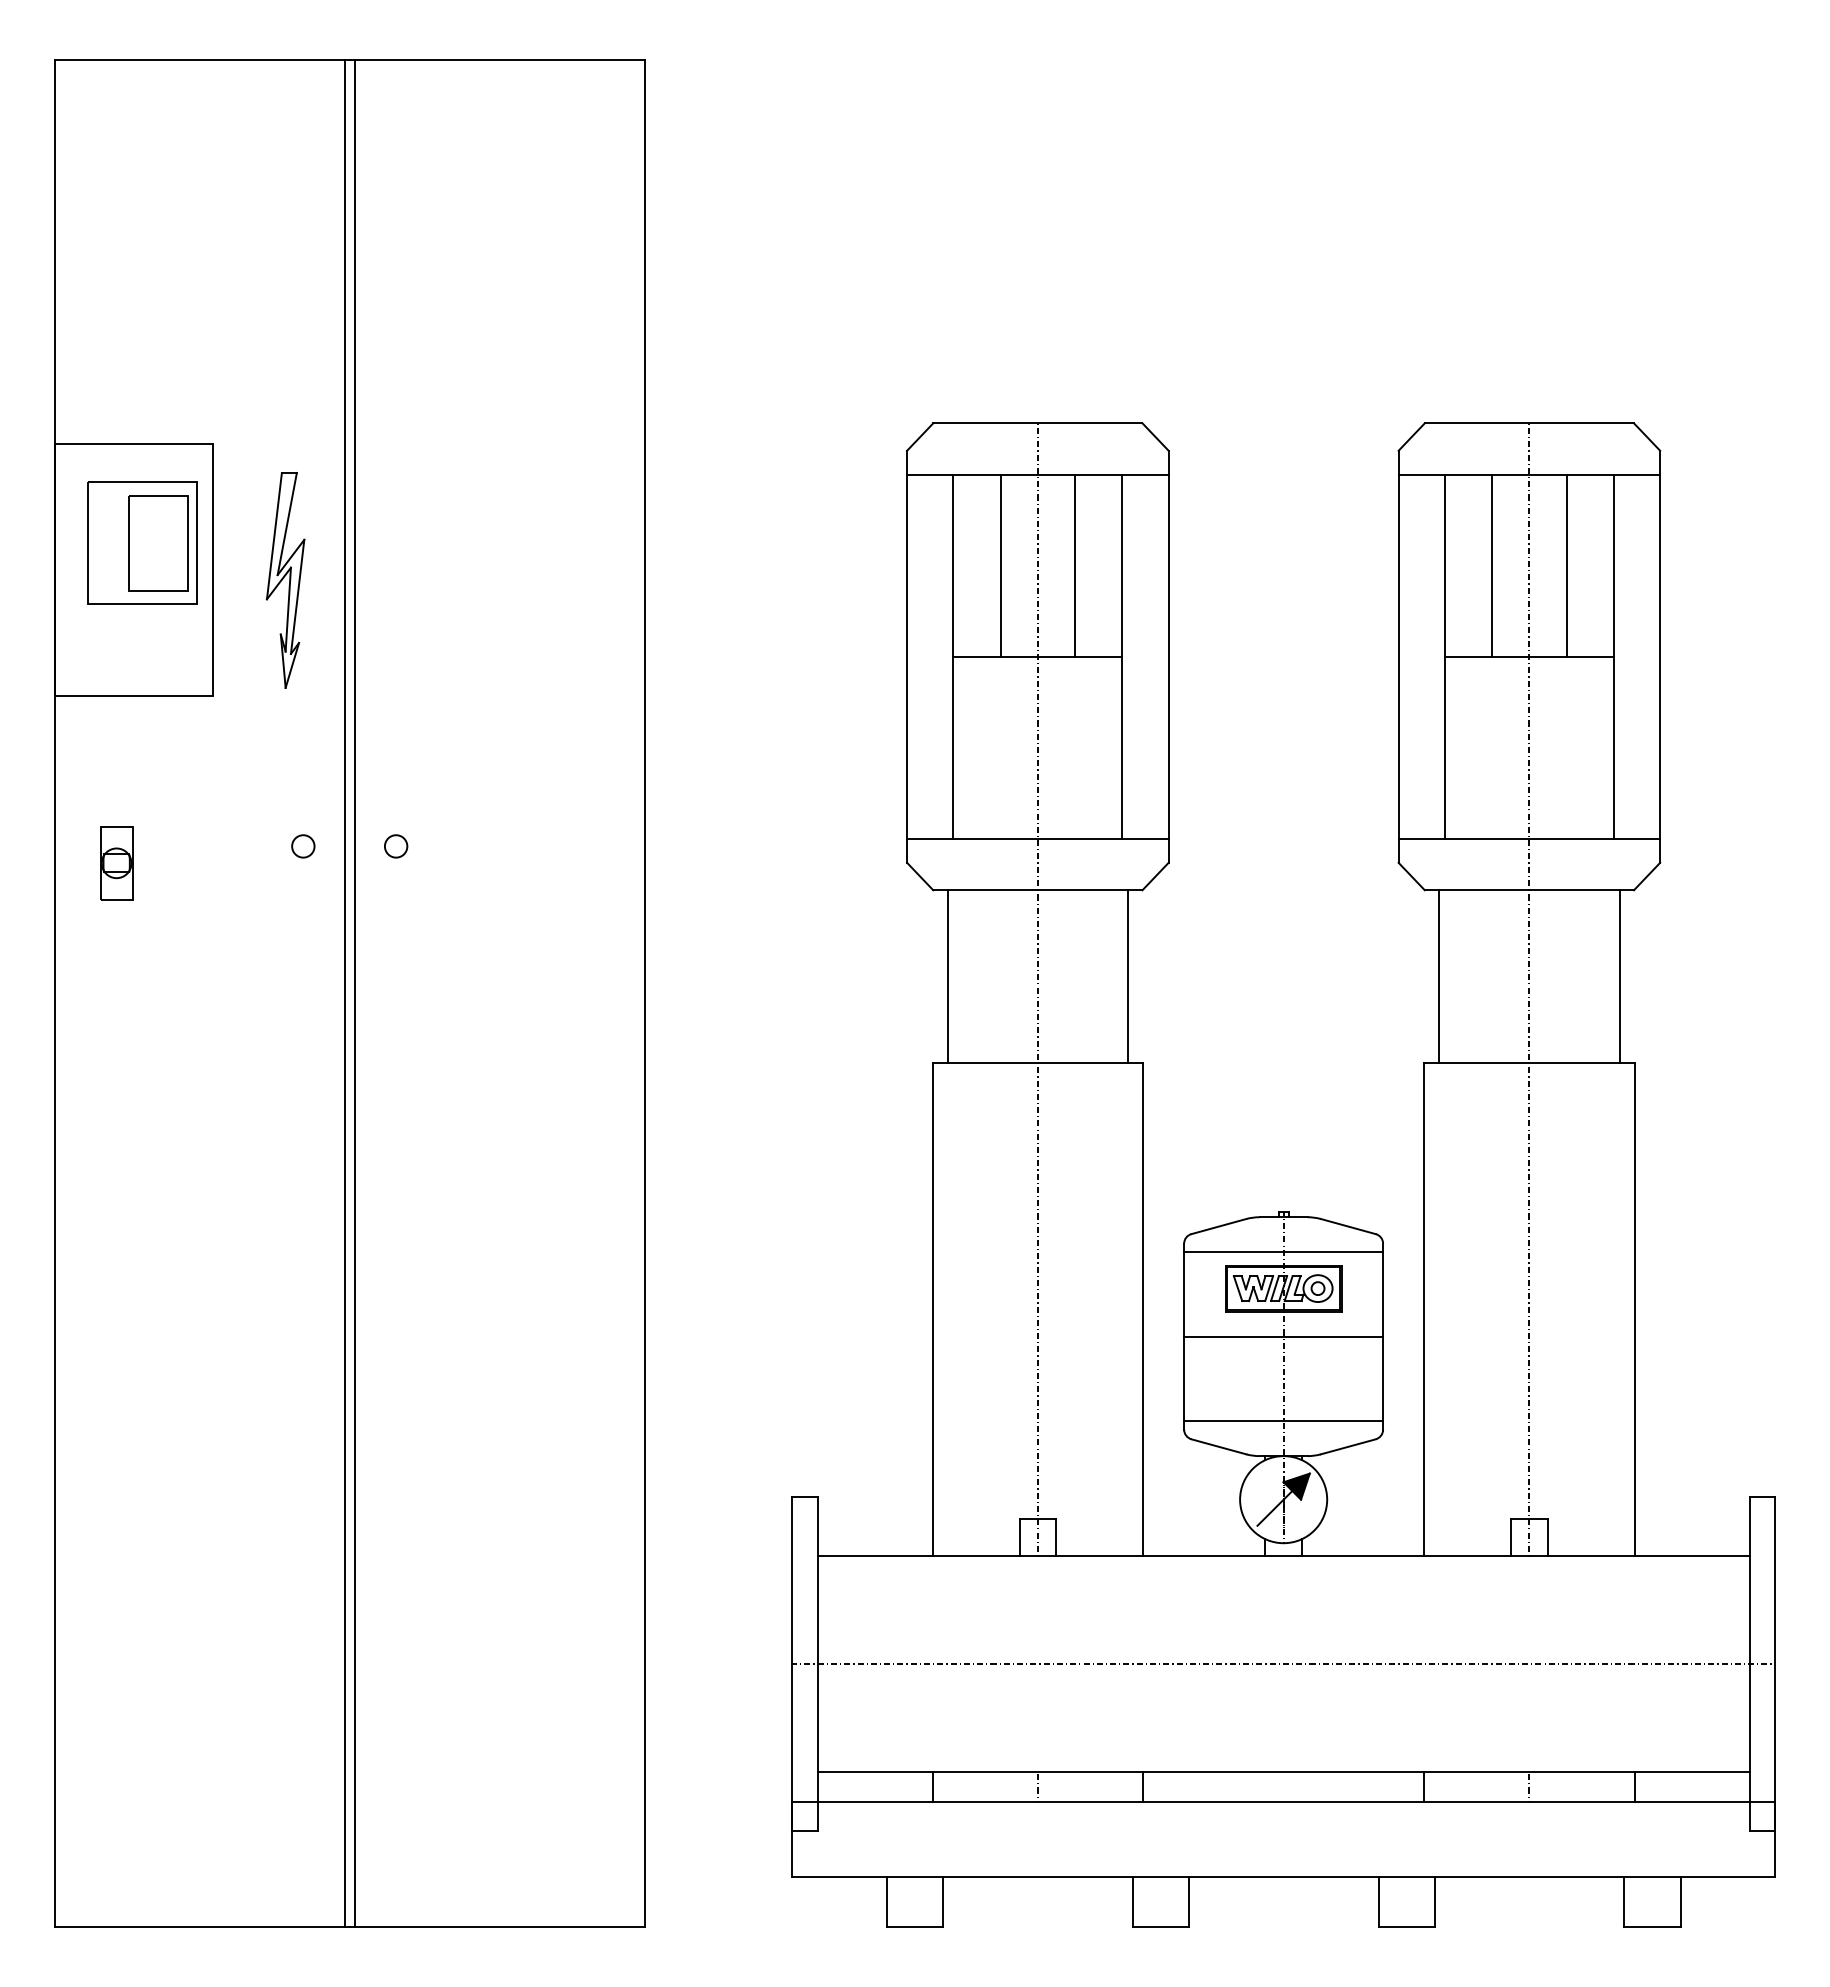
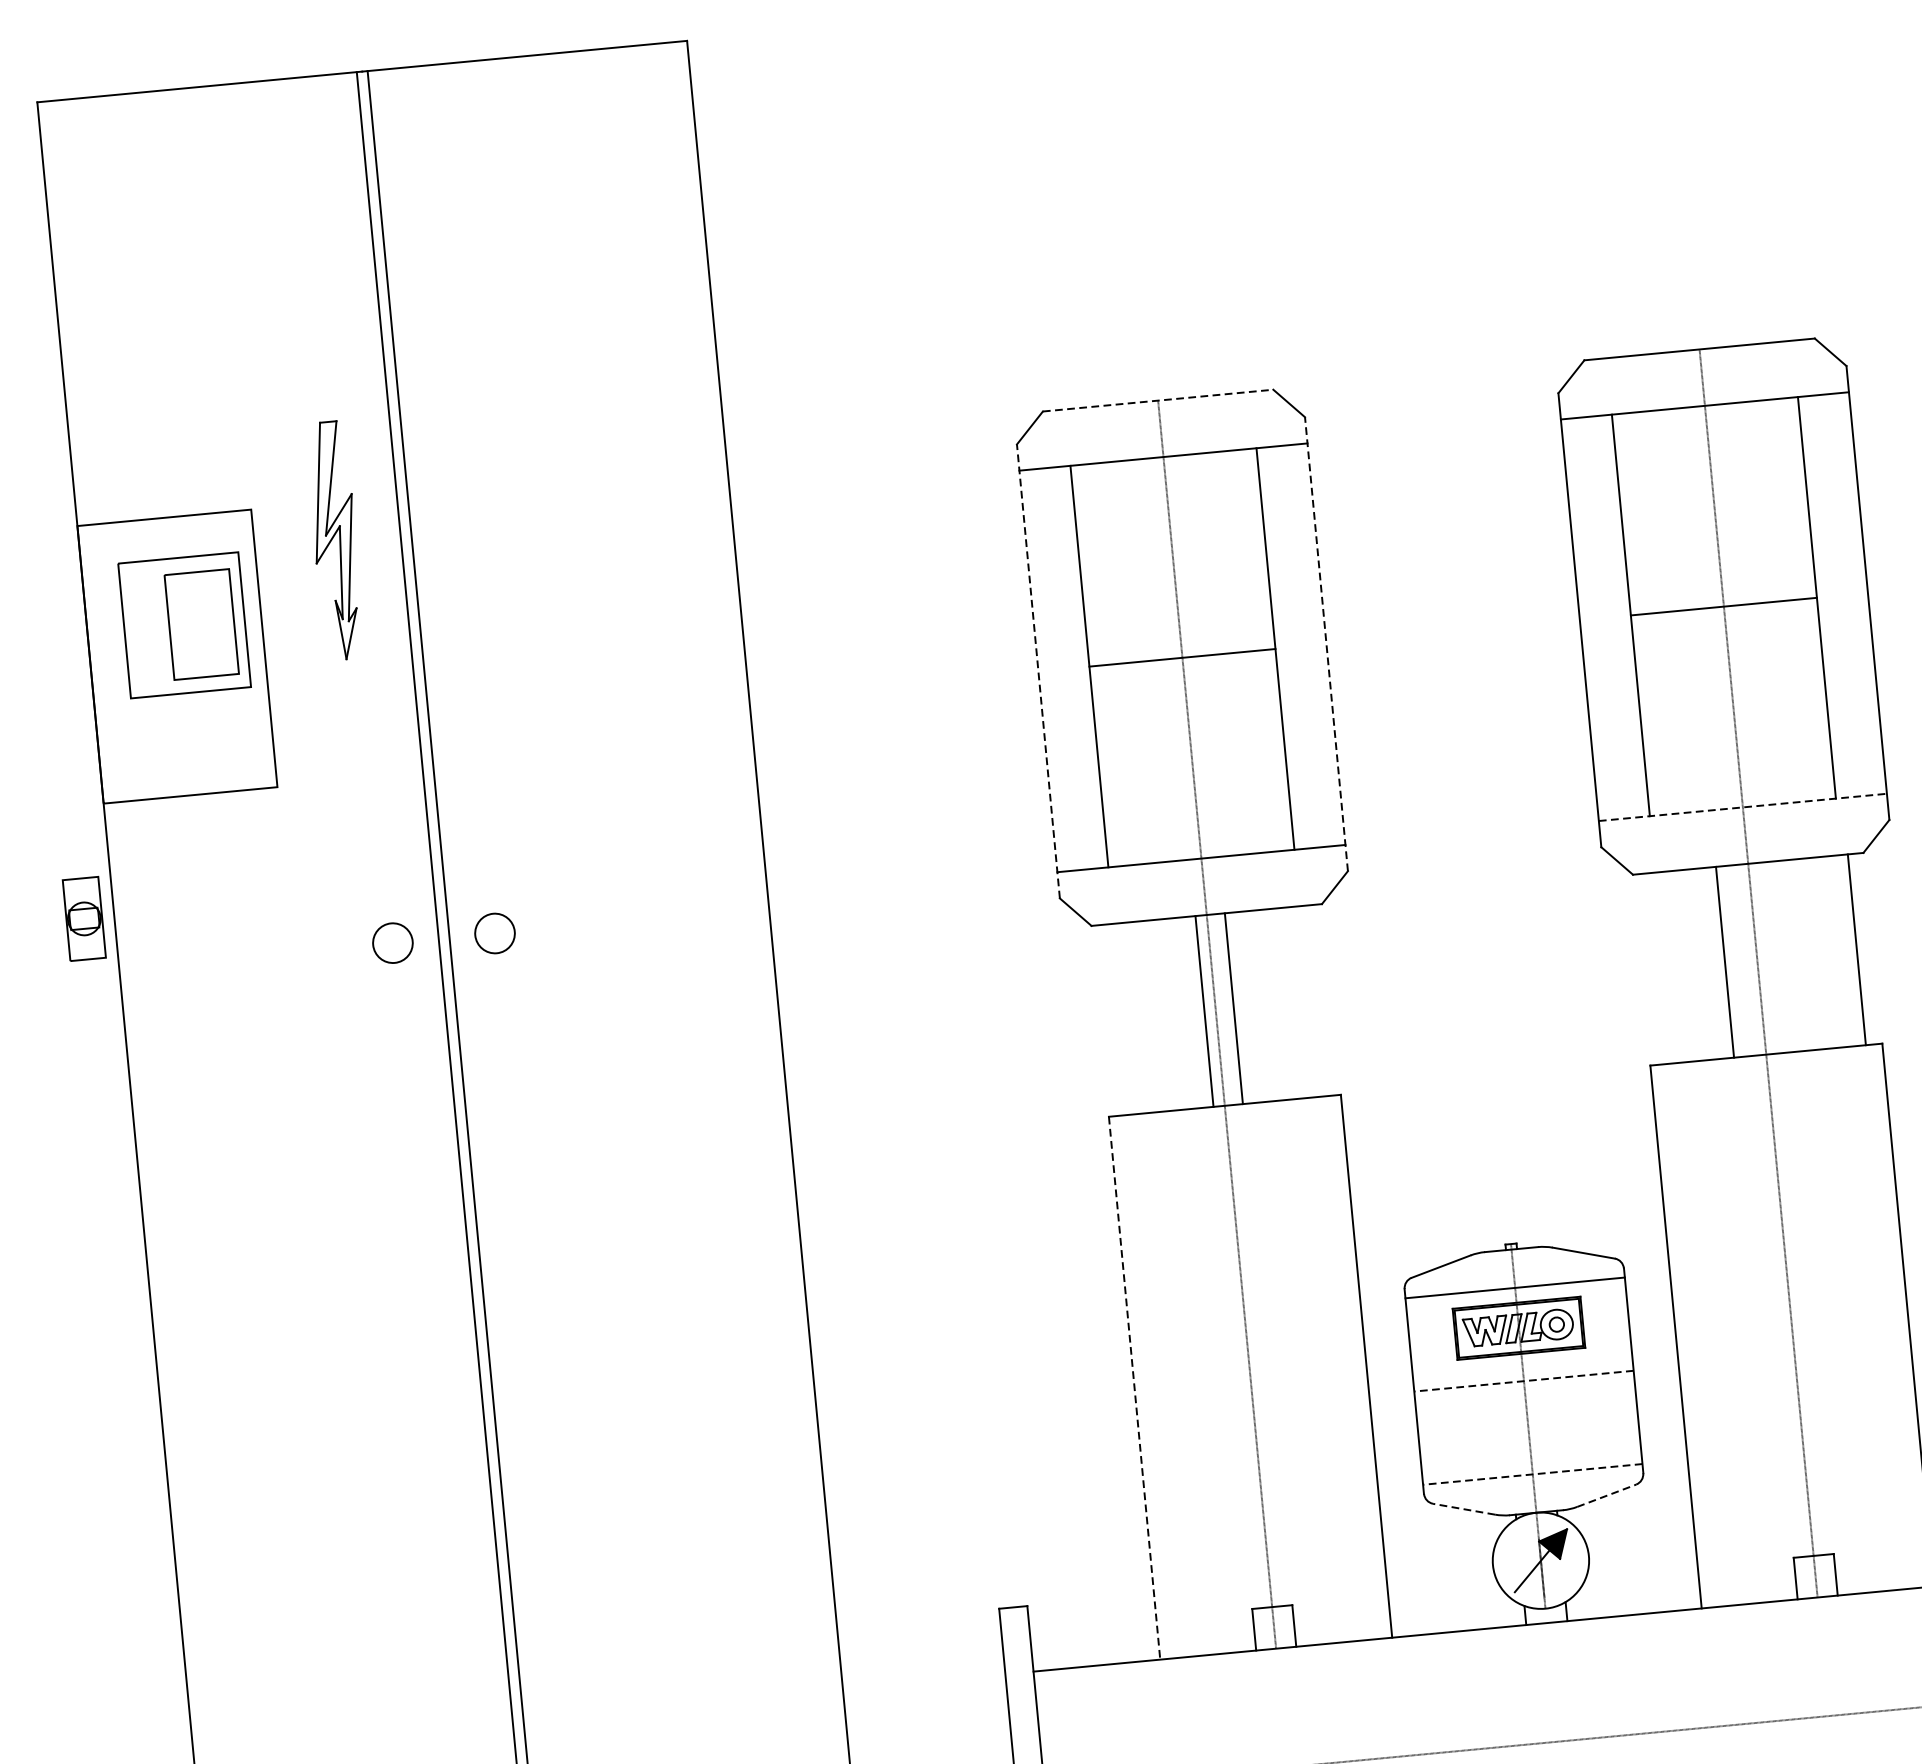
line: (1037, 423) -> (1157, 400), solid -> dashed
line: (1000, 565) -> (1131, 561), removed
line: (1075, 565) -> (1214, 553), removed
line: (1492, 565) -> (1673, 509), removed
line: (1566, 565) -> (1755, 502), removed
part: (285, 580) -> (335, 540), moved
line: (907, 656) -> (1038, 671), solid -> dashed
line: (1168, 656) -> (1326, 643), solid -> dashed
line: (1529, 839) -> (1743, 807), solid -> dashed
circle: (303, 846) -> (393, 943), size x1.6
circle: (396, 846) -> (495, 933), size x1.6
part: (116, 863) -> (84, 919), moved
line: (947, 976) -> (1204, 1011), moved
line: (1128, 976) -> (1234, 1008), moved
line: (1439, 976) -> (1725, 961), moved
line: (932, 1310) -> (1134, 1388), solid -> dashed
line: (1283, 1336) -> (1523, 1380), solid -> dashed
line: (1283, 1421) -> (1532, 1474), solid -> dashed
line: (1218, 1446) -> (1463, 1508), solid -> dashed
line: (1348, 1446) -> (1606, 1495), solid -> dashed

